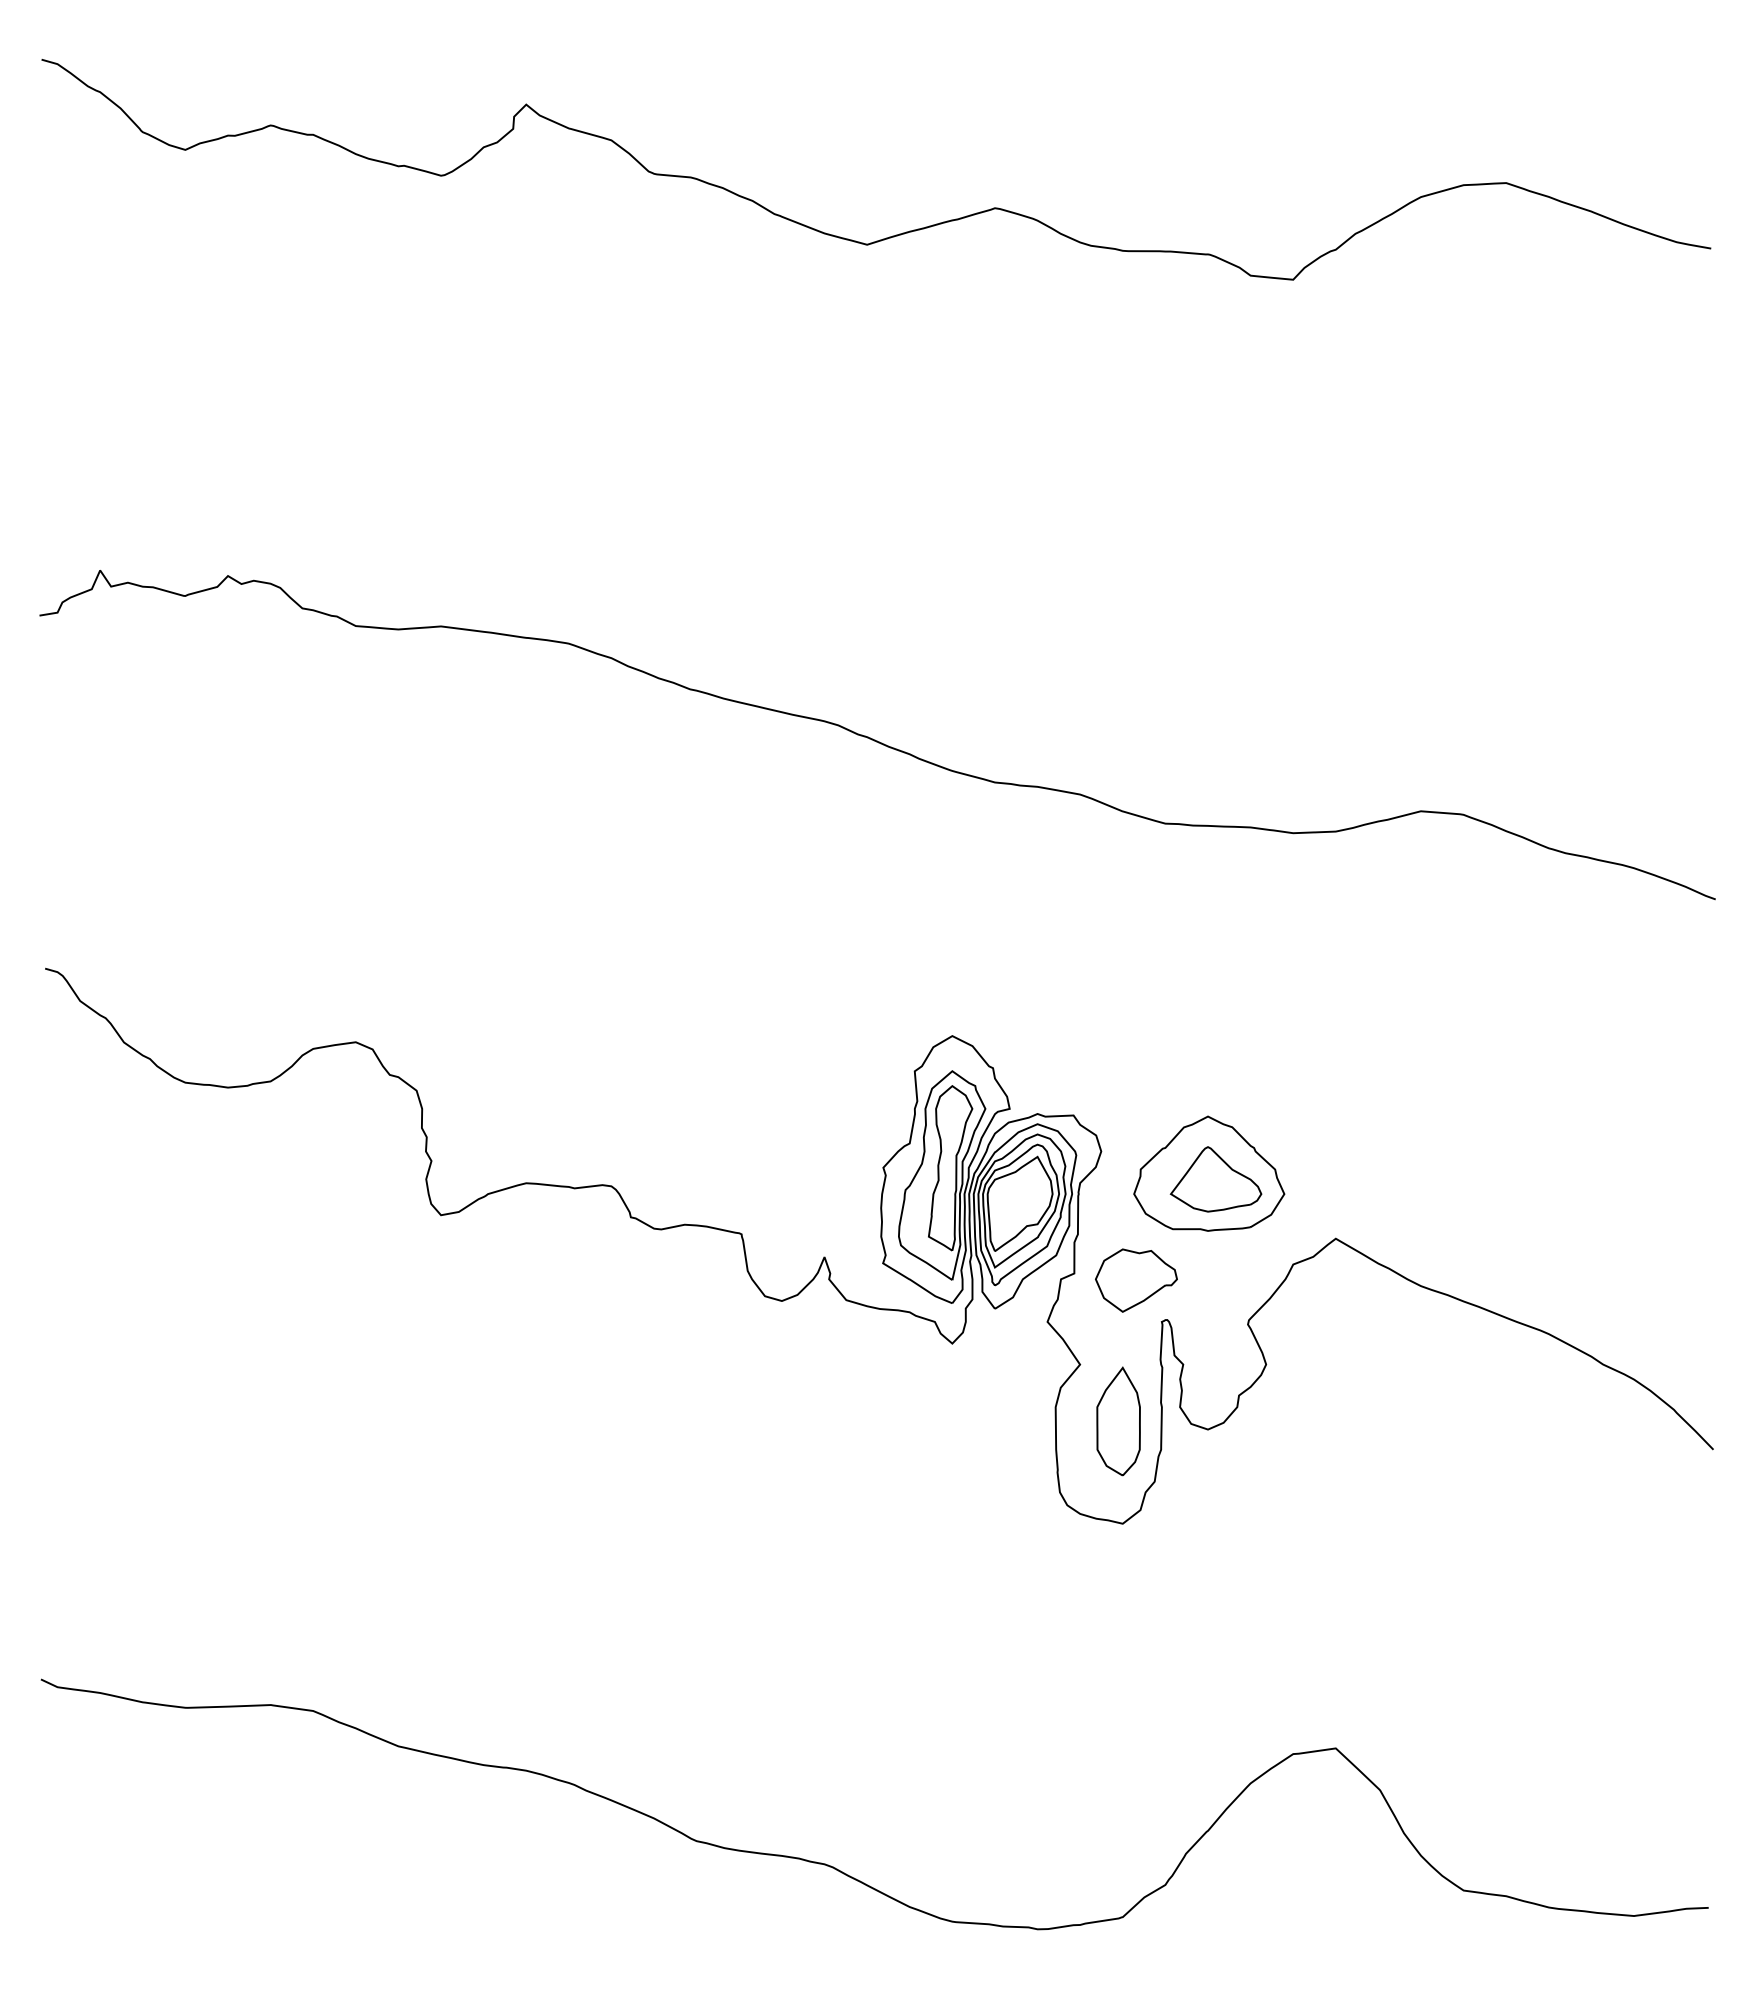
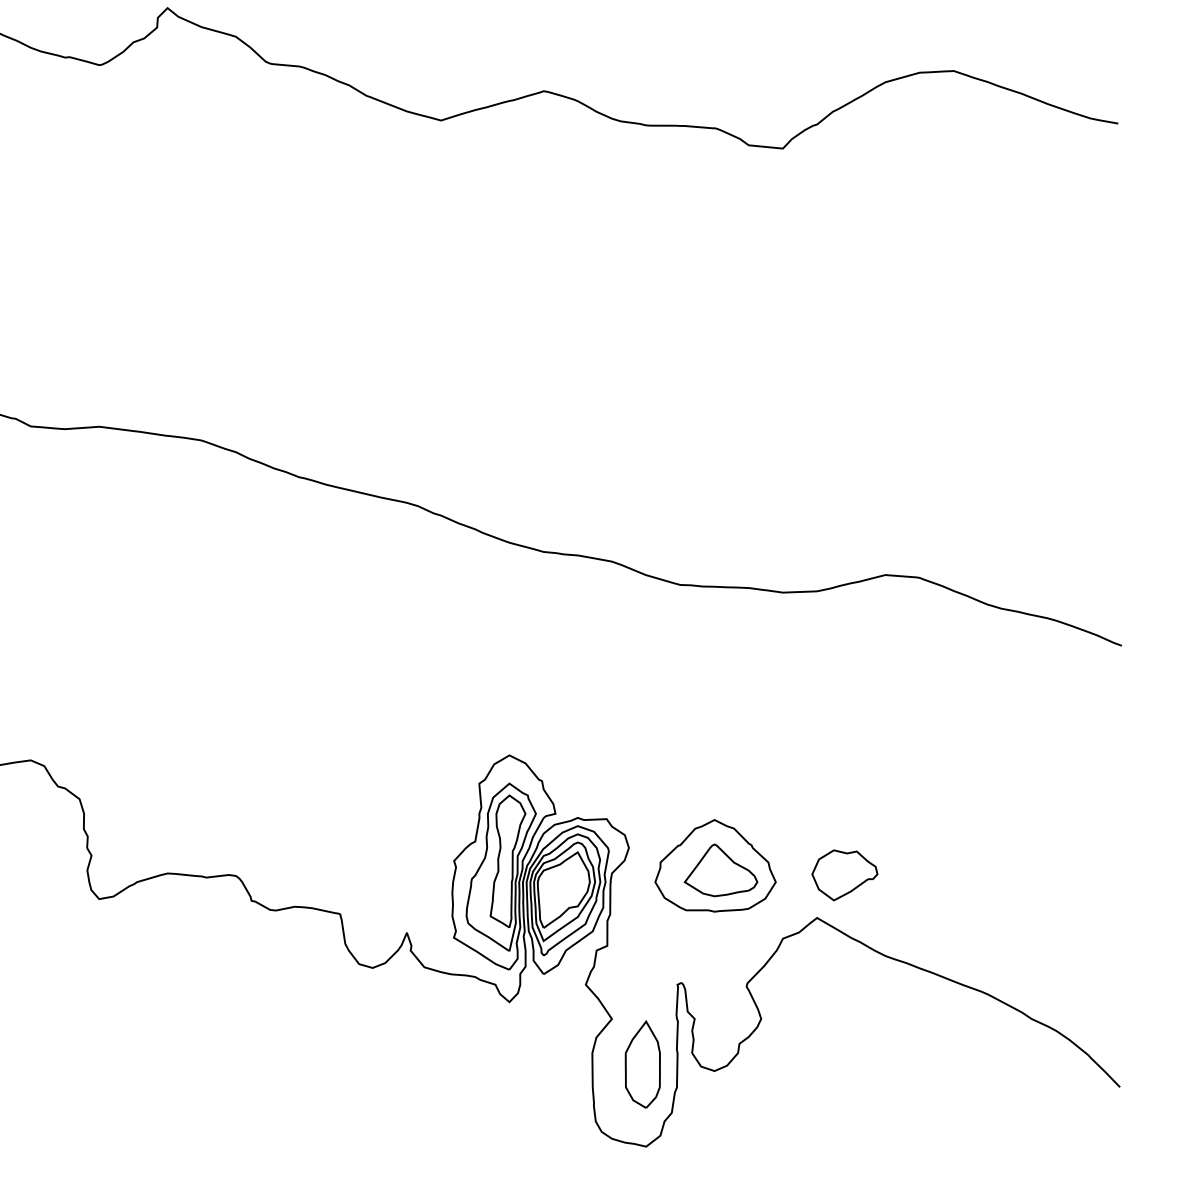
part: (1136, 1280) -> (844, 875), moved

